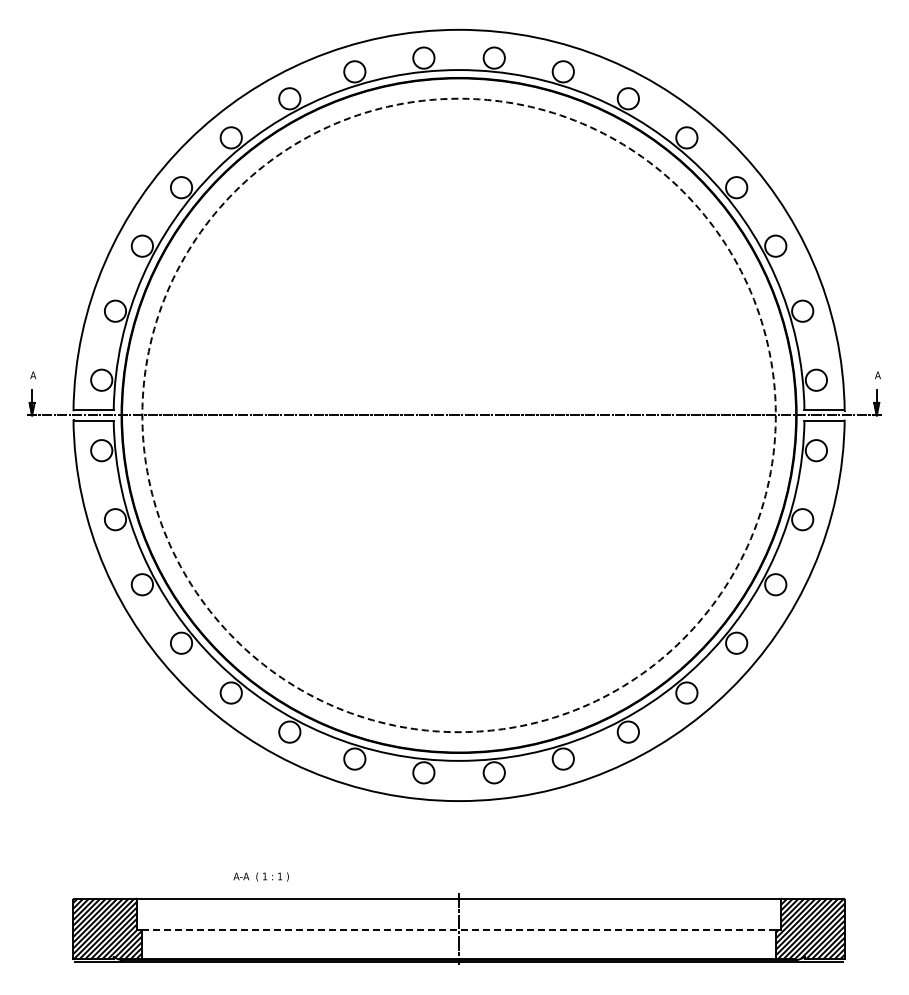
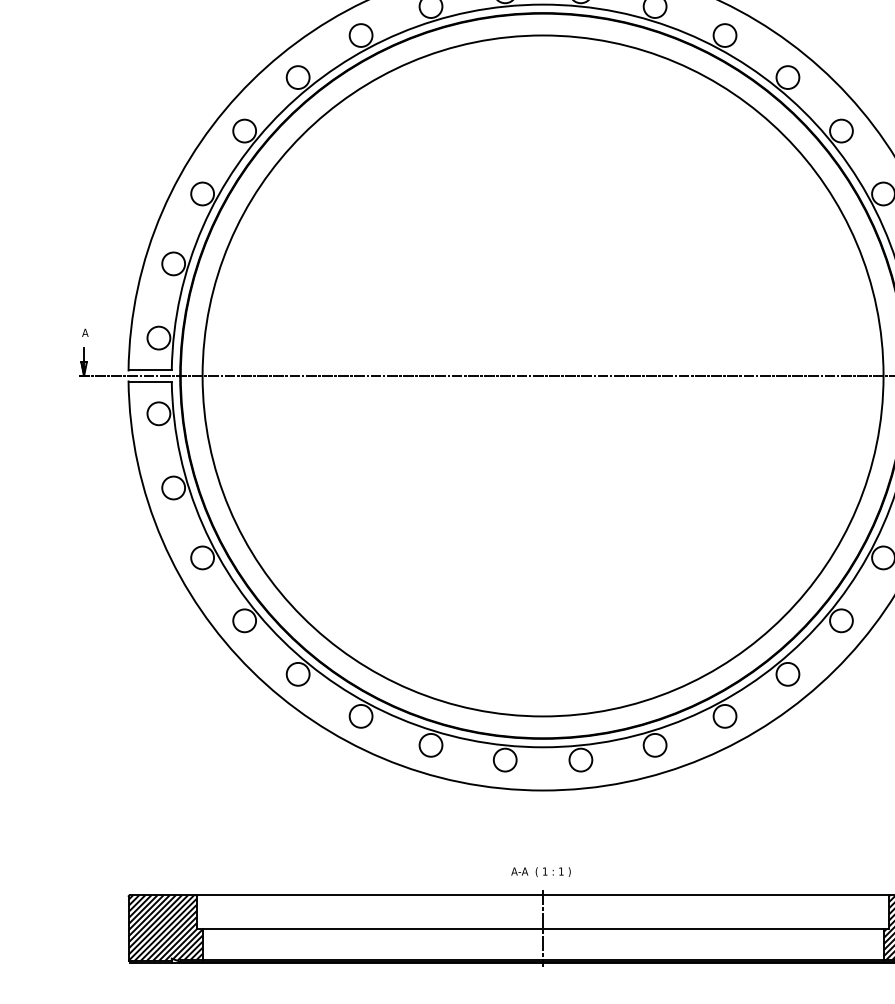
circle: (458, 415) -> (542, 375), dashed -> solid
text: (260, 876) -> (540, 871), moved
line: (459, 929) -> (543, 928), dashed -> solid

